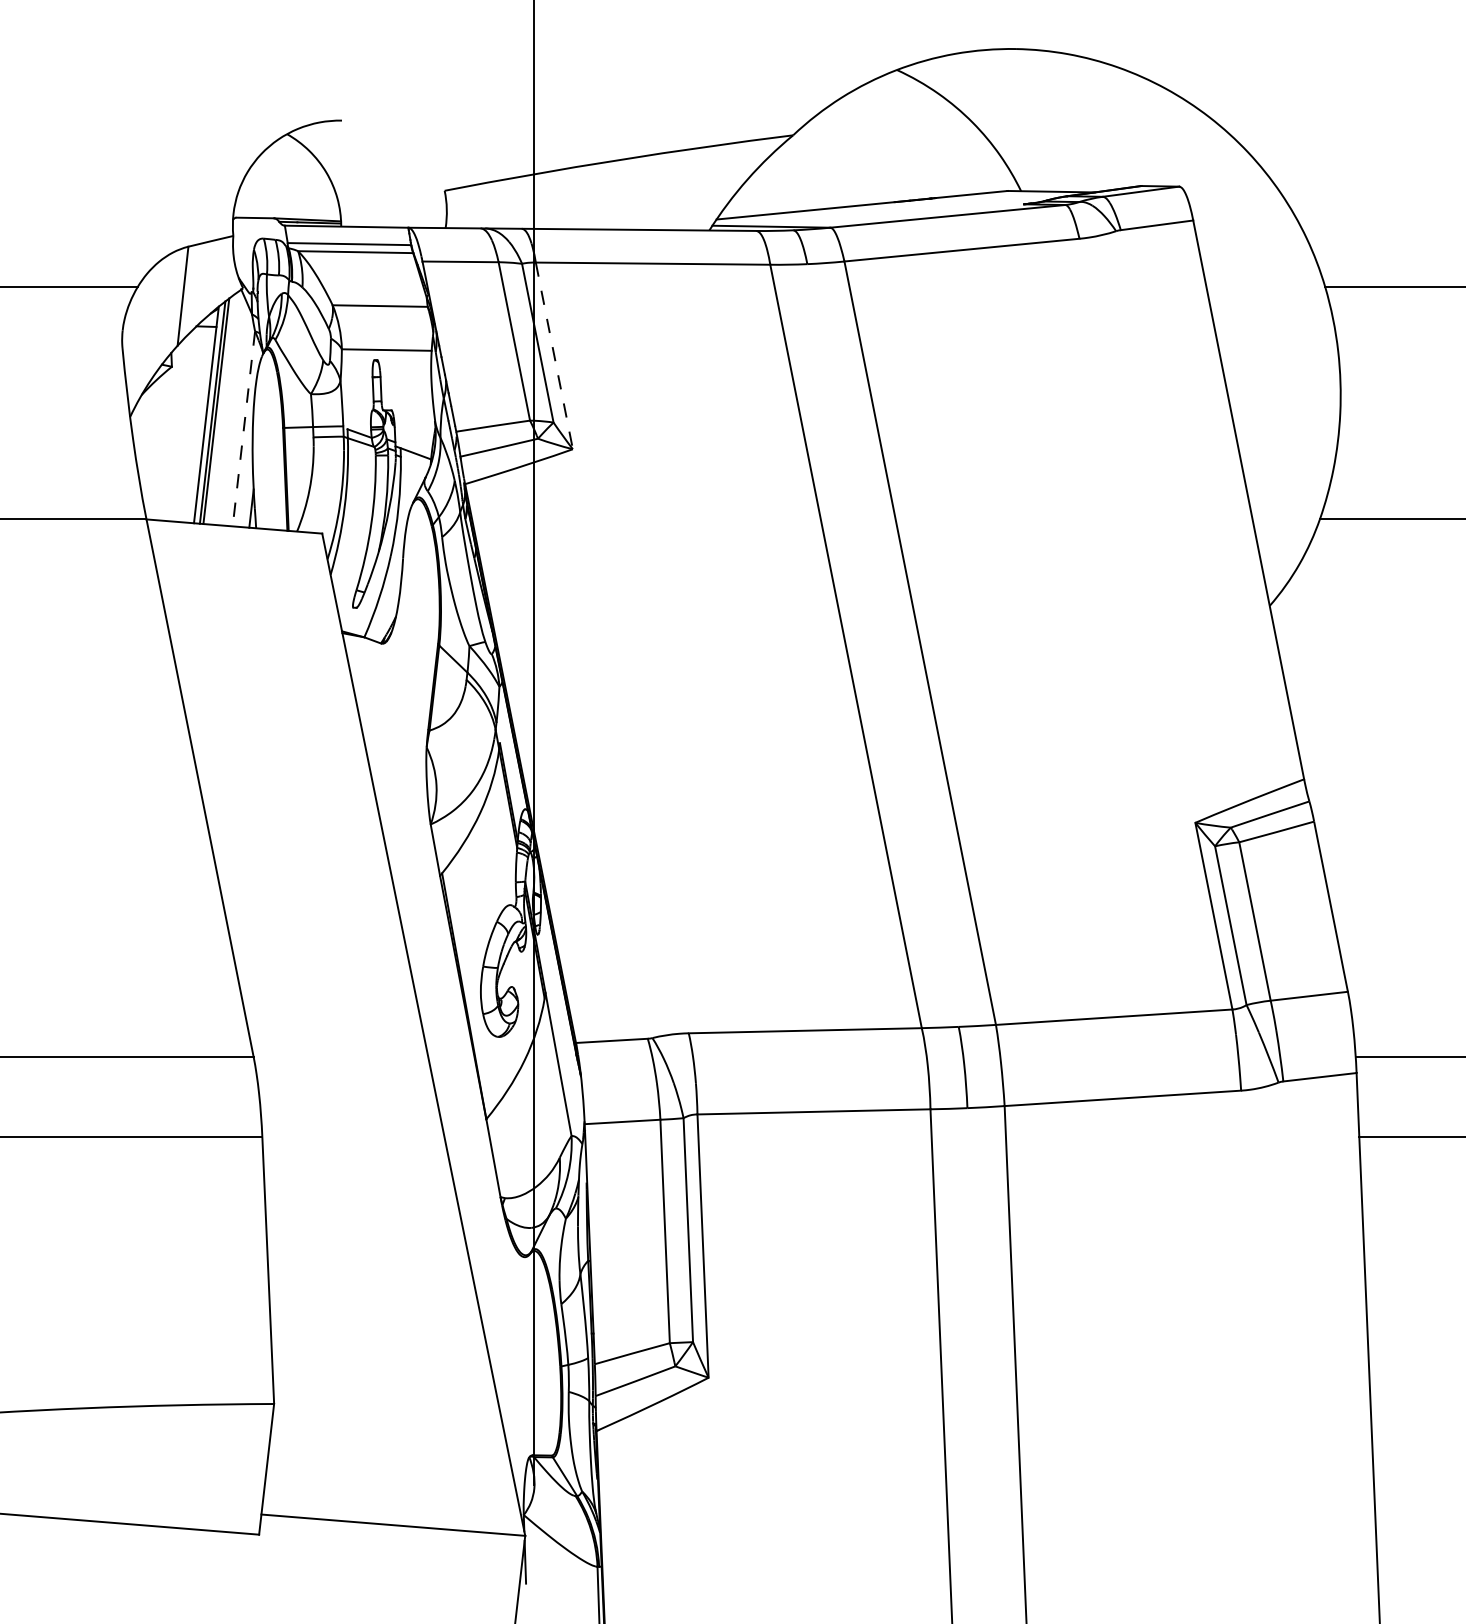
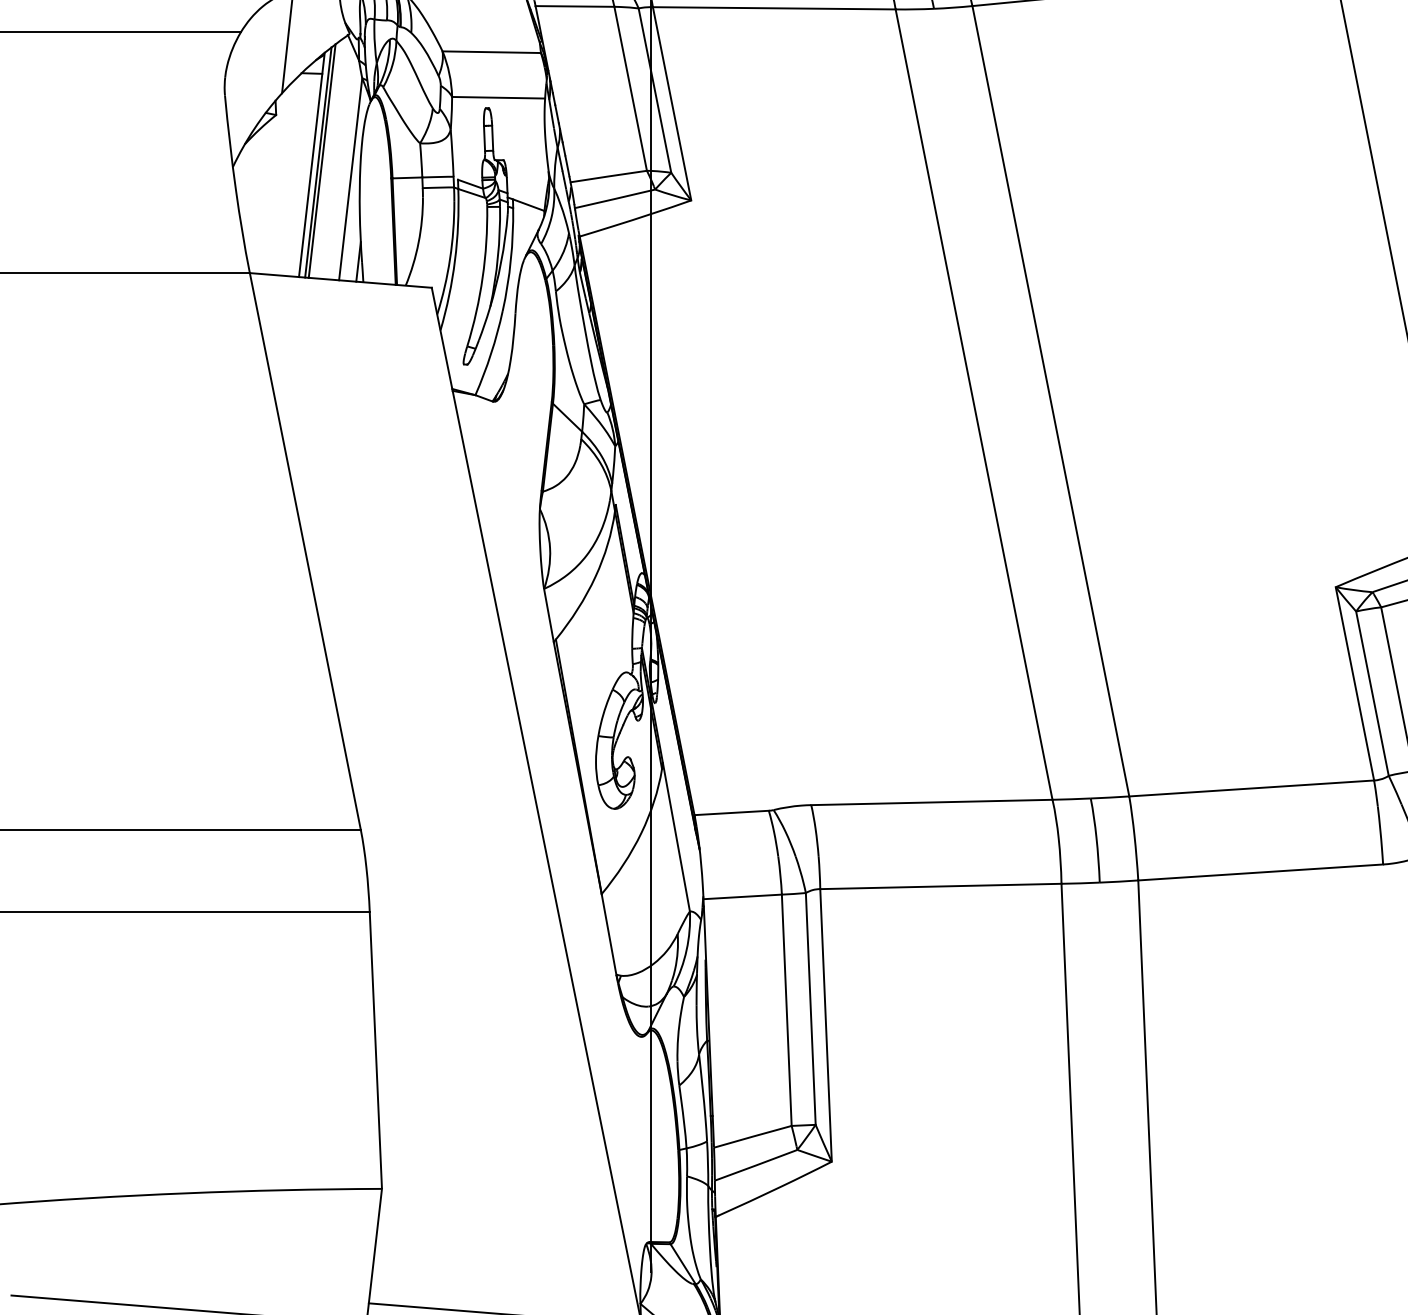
line: (554, 356) -> (672, 104), dashed -> solid
line: (243, 429) -> (350, 179), dashed -> solid

